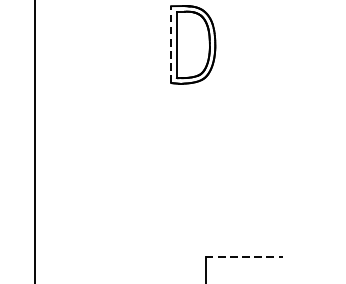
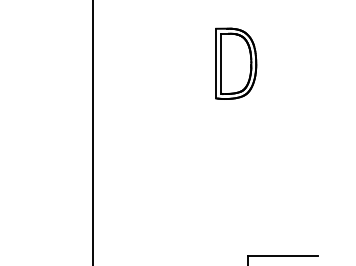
line: (171, 44) -> (216, 63), dashed -> solid
line: (244, 257) -> (282, 256), dashed -> solid

